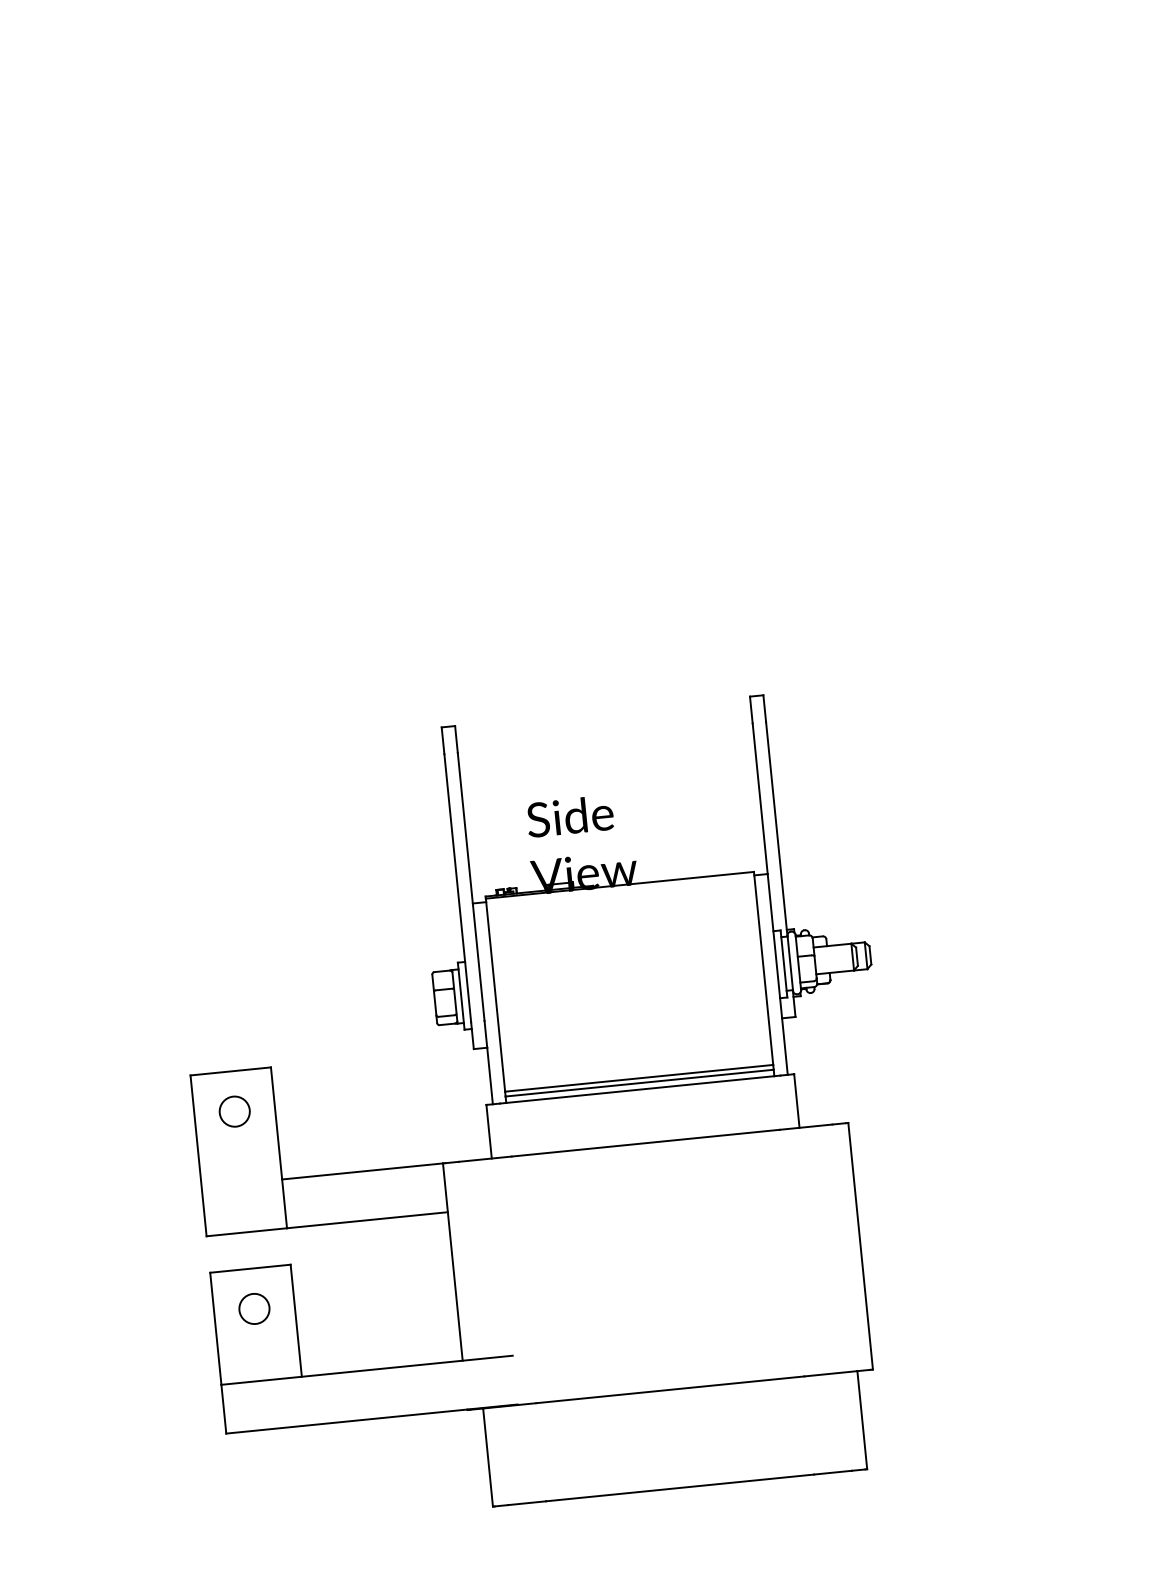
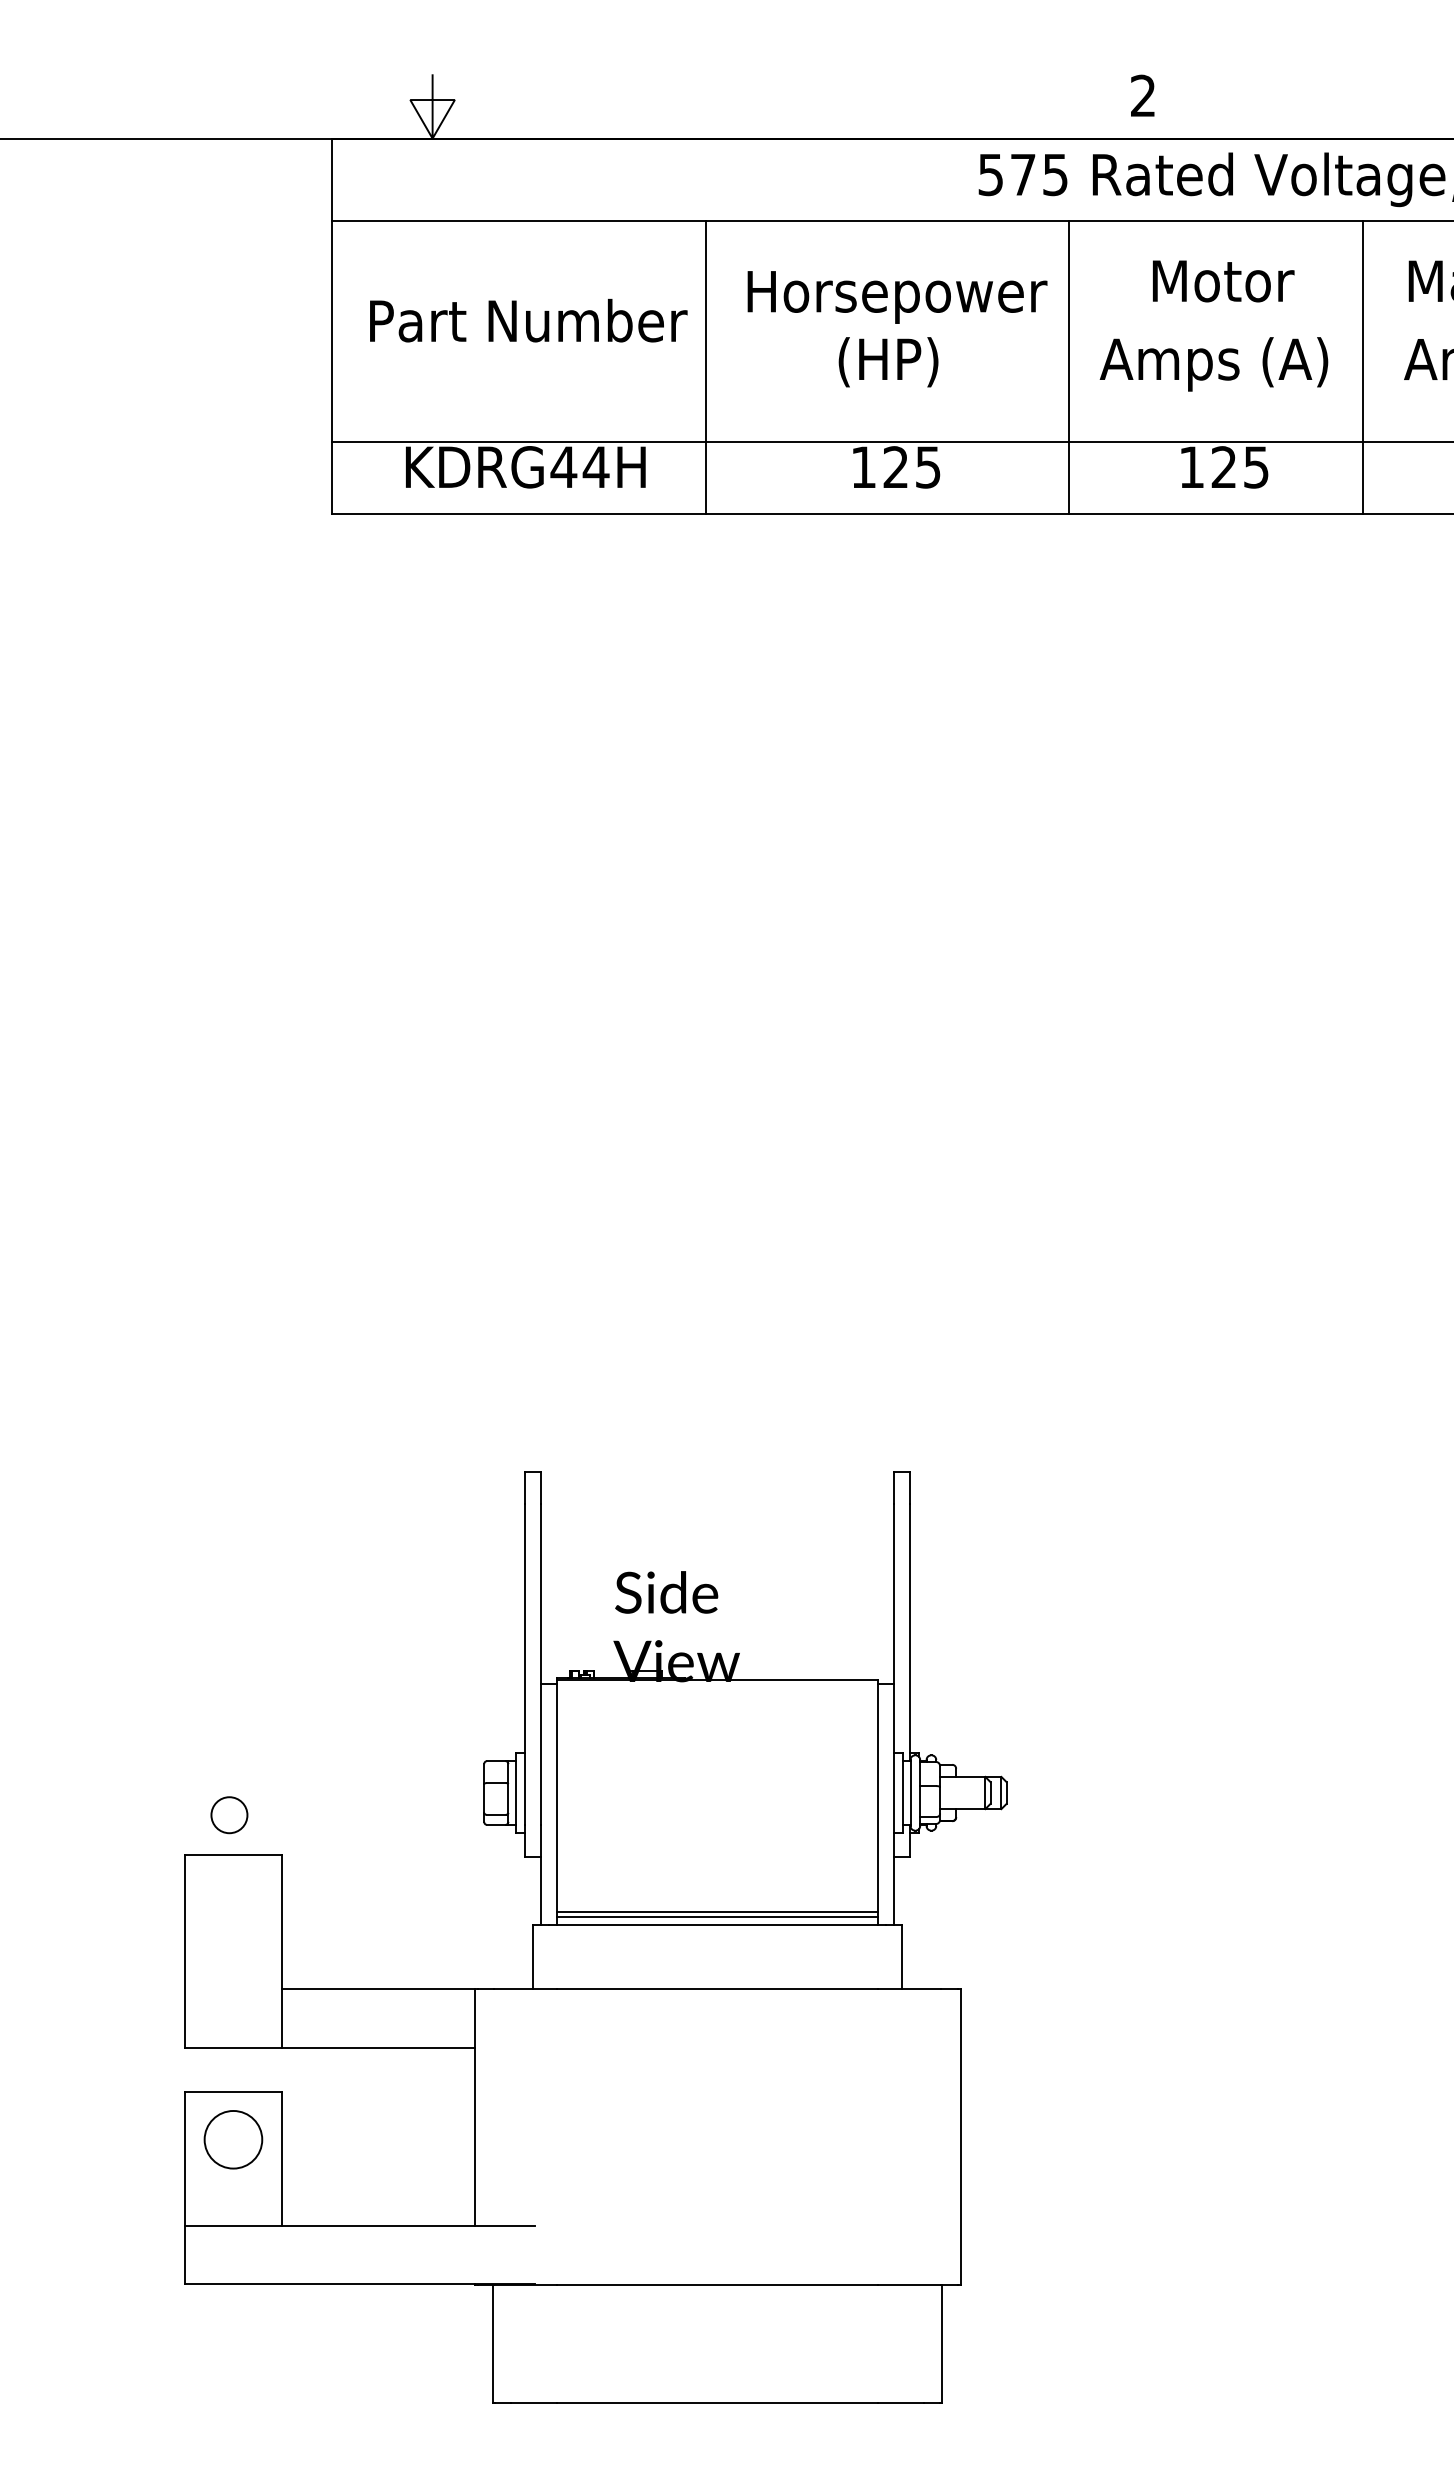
circle: (234, 1111) -> (229, 1815), moved
circle: (254, 1308) -> (233, 2139), size x1.6

